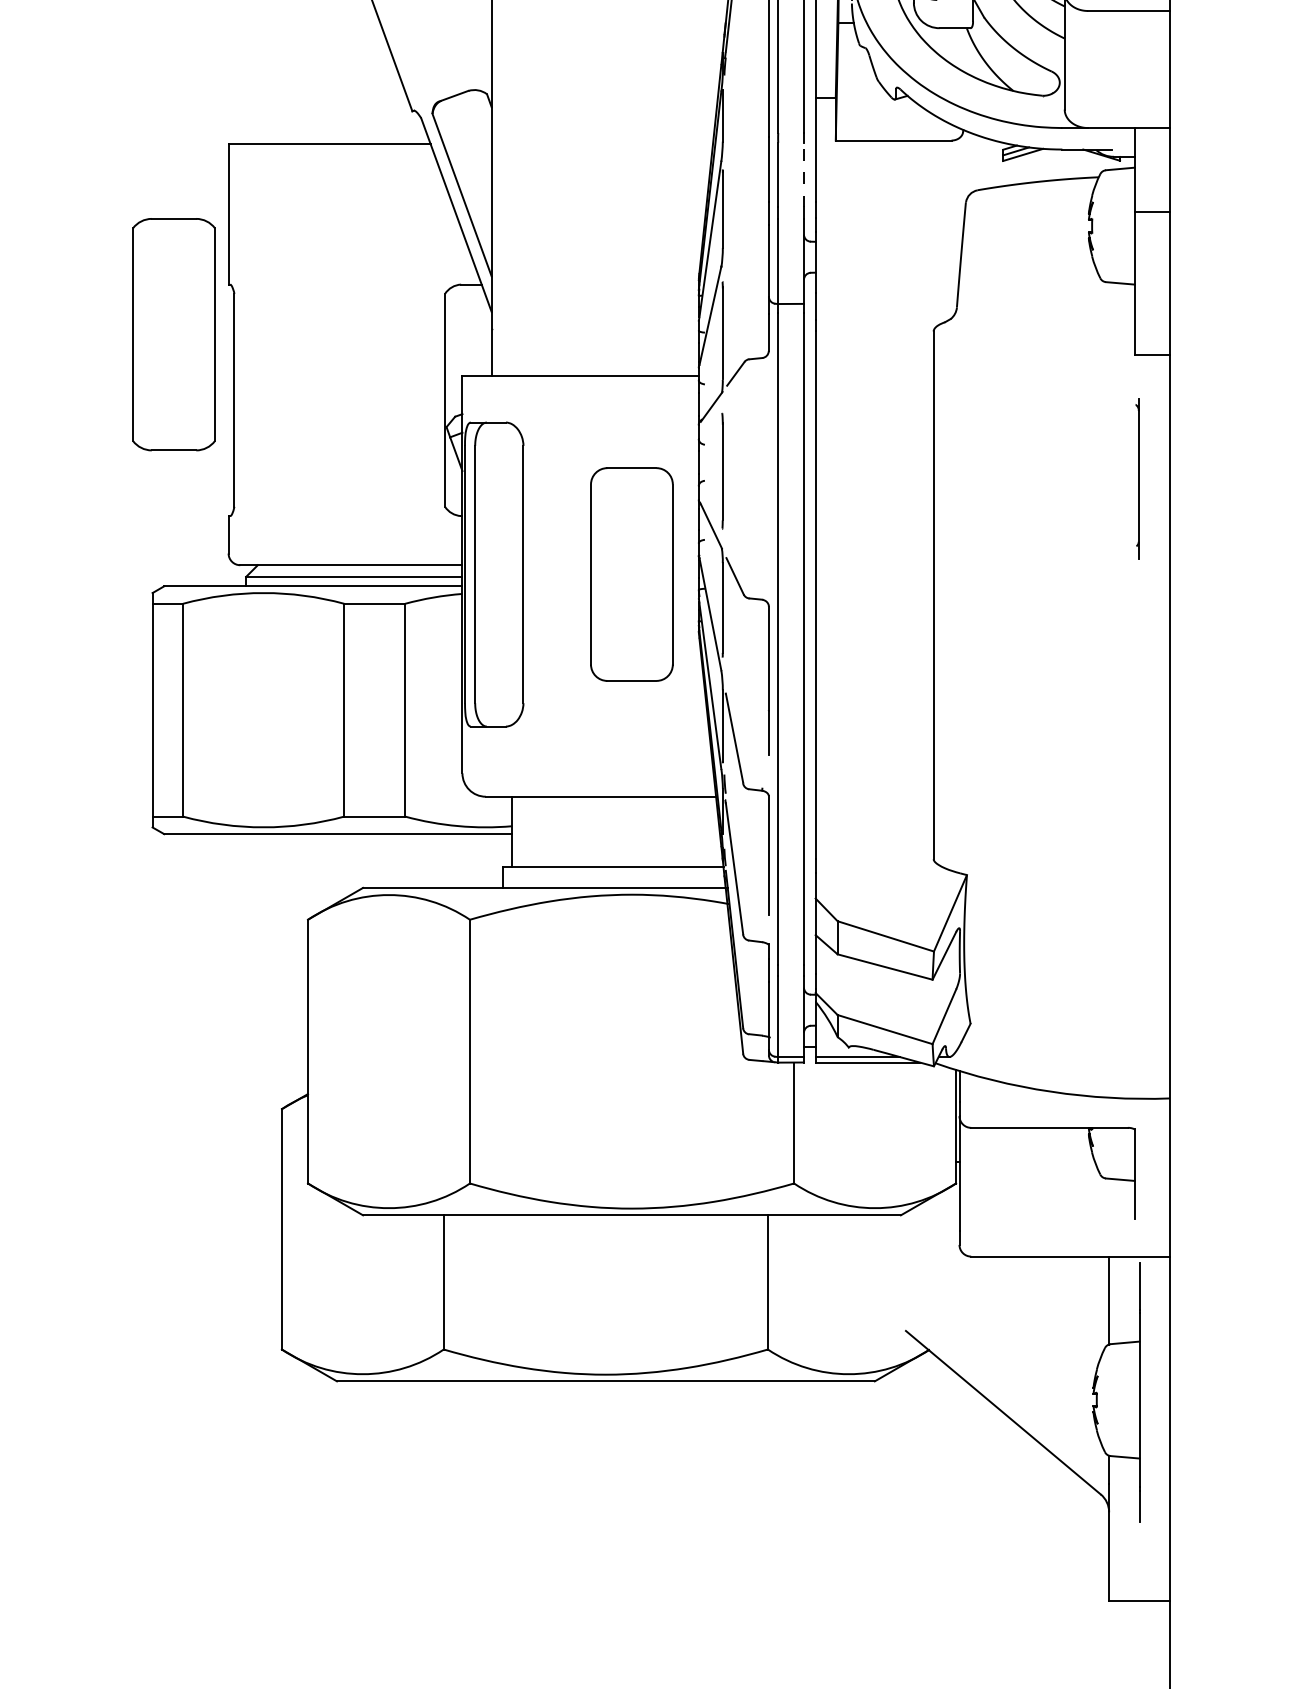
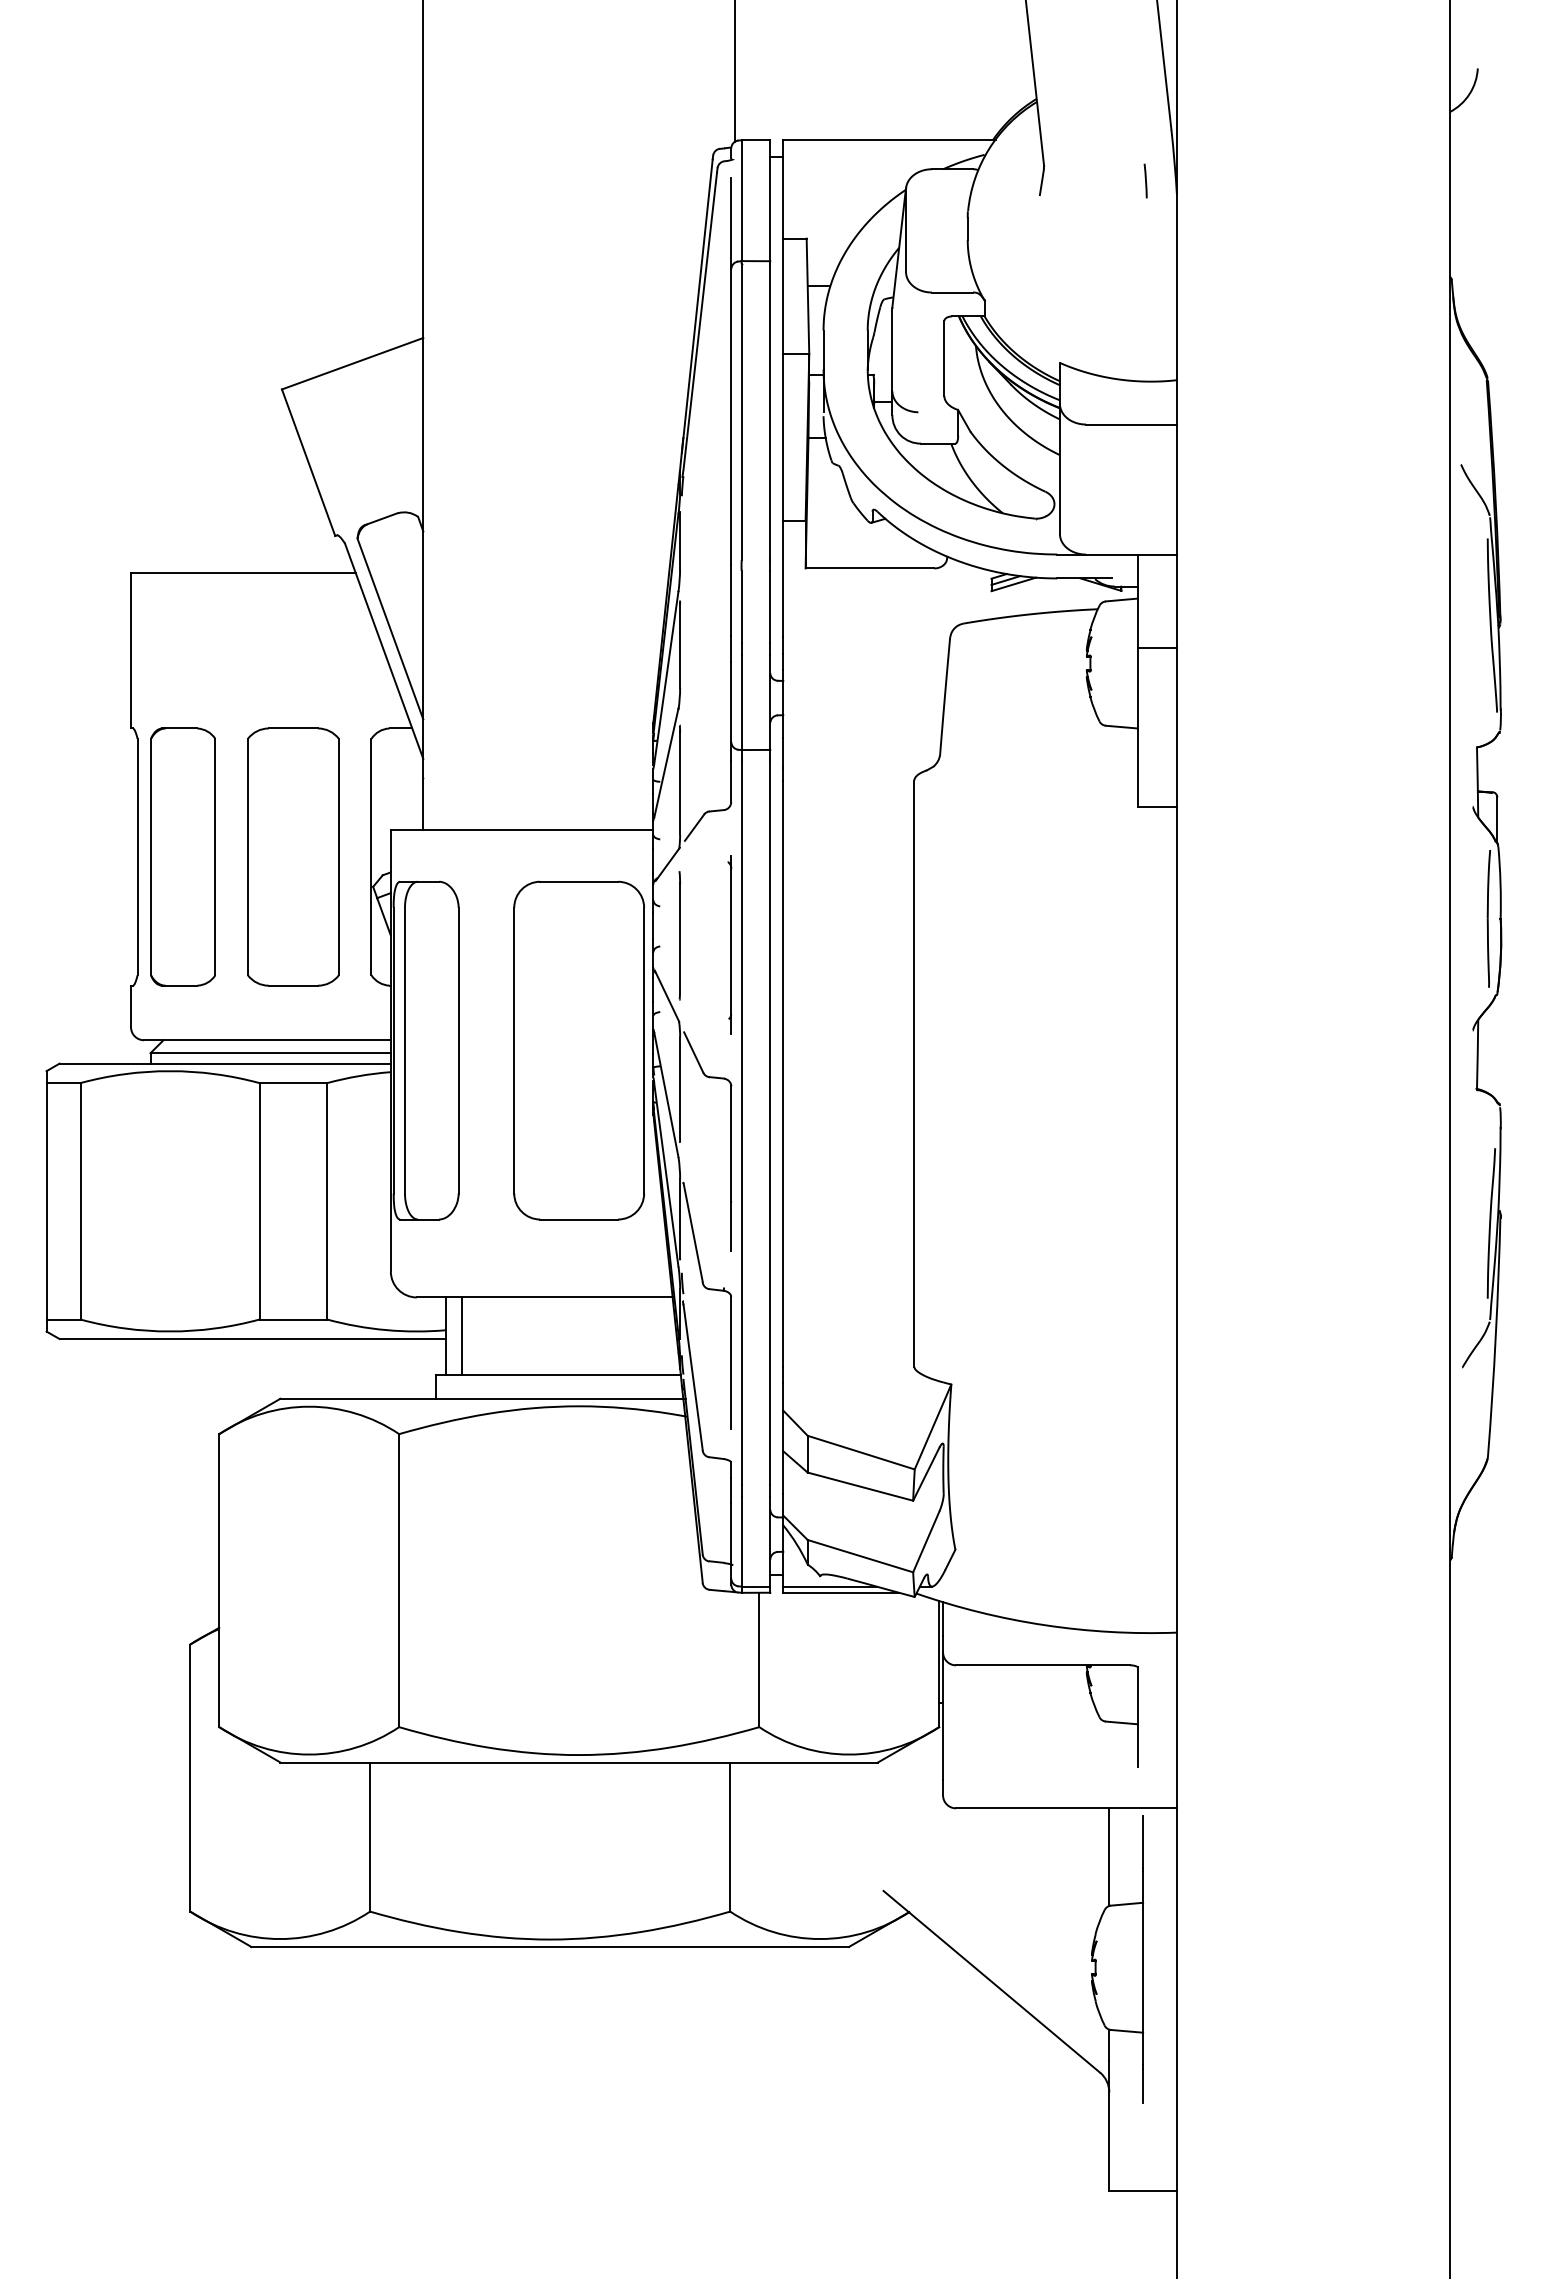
line: (804, 174) -> (770, 606), dashed -> solid
part: (174, 334) -> (293, 856), moved
part: (274, 399) -> (182, 856), added
part: (1137, 479) -> (729, 944), moved
part: (631, 574) -> (578, 1050), size x1.43
line: (526, 831) -> (462, 1336), added

